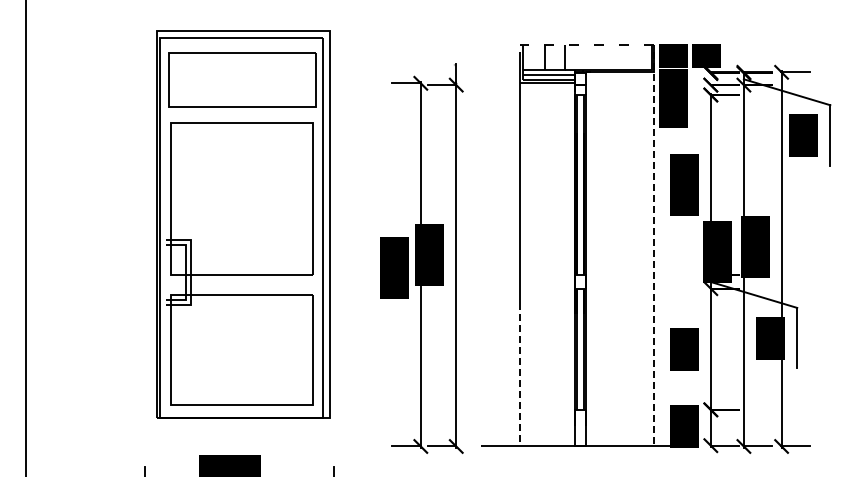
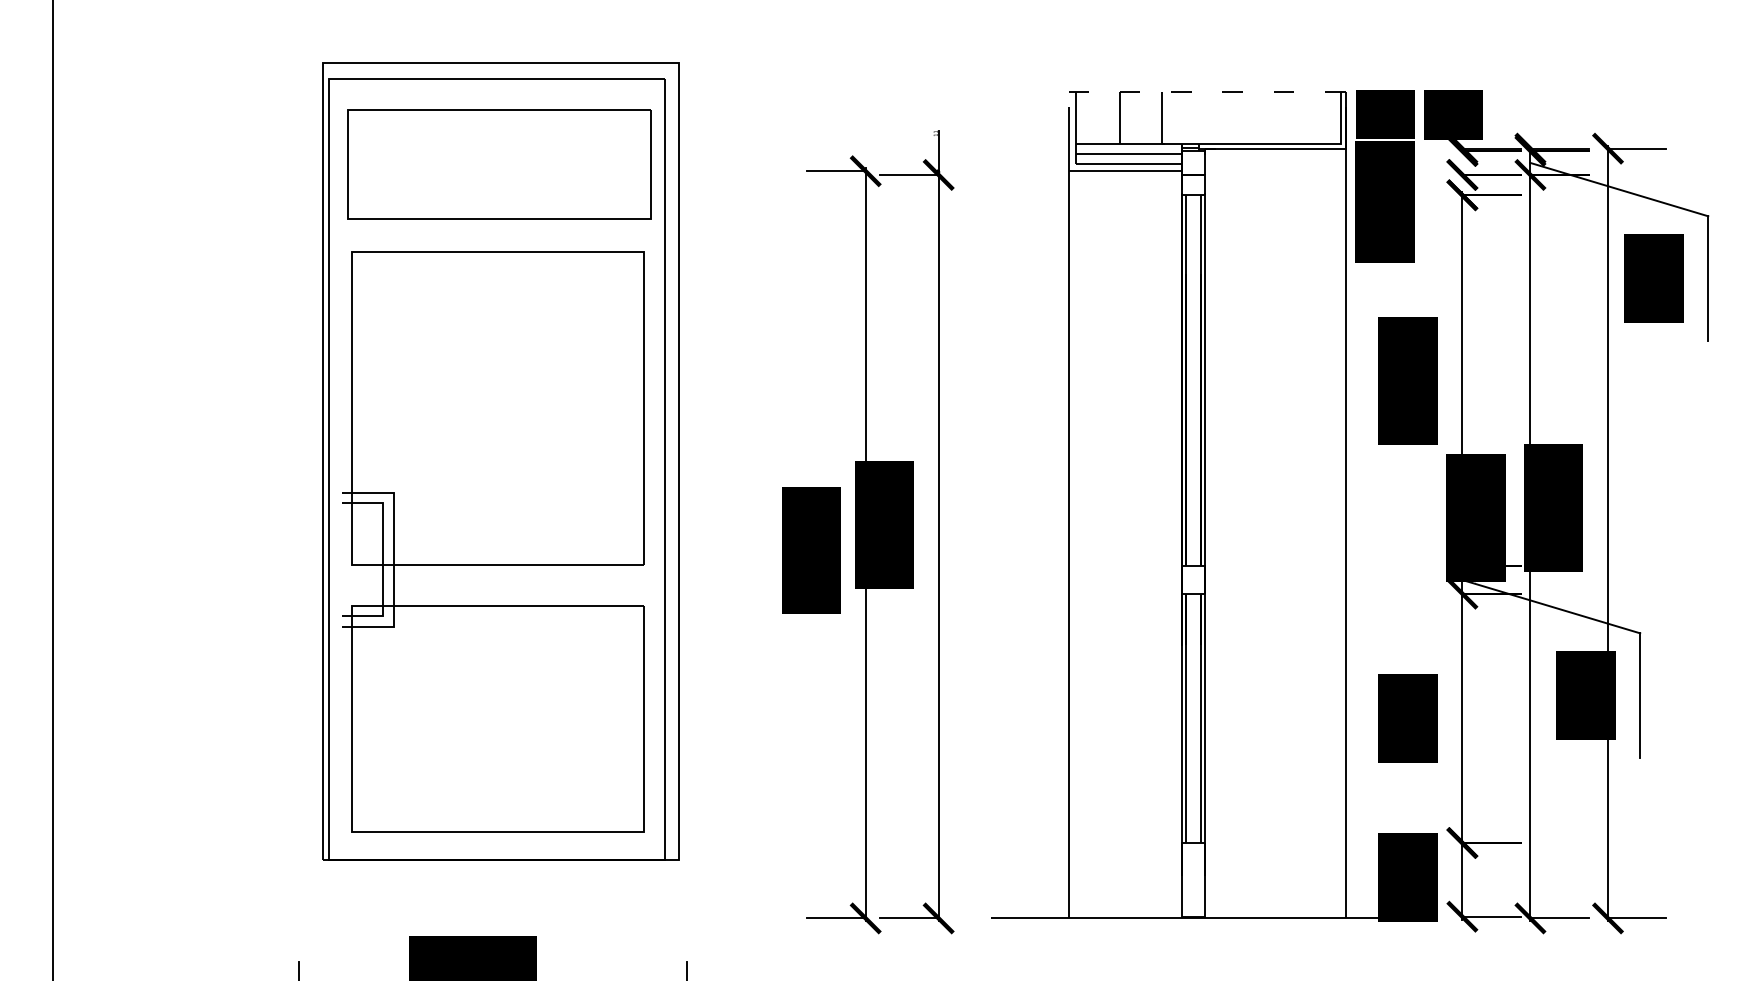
line: (654, 249) -> (1346, 513), dashed -> solid
line: (519, 374) -> (1068, 770), dashed -> solid

